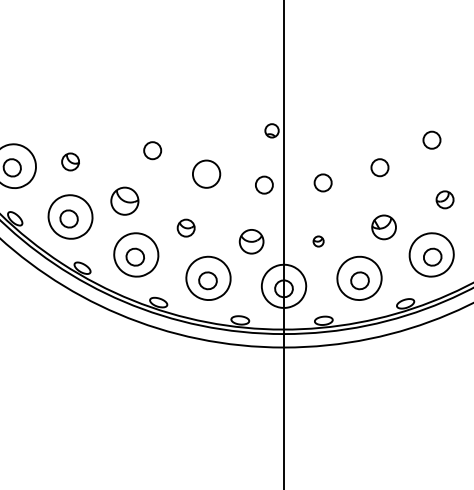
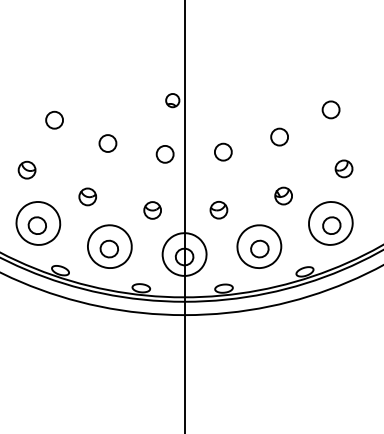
circle: (206, 173) -> (107, 142), size x0.62
part: (124, 200) -> (26, 169), size x0.62
part: (383, 226) -> (283, 195), size x0.71
part: (251, 241) -> (152, 210), size x0.71
part: (318, 241) -> (218, 210), size x1.67

